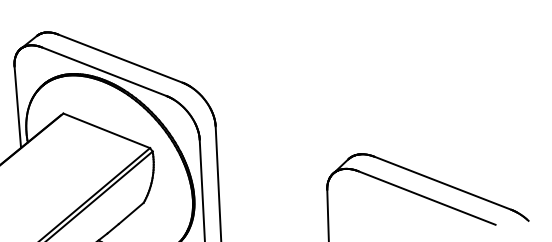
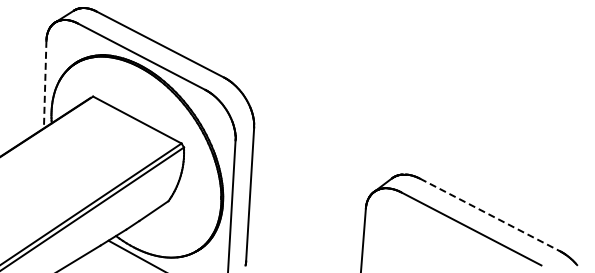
line: (18, 107) -> (45, 84), solid -> dashed
line: (443, 182) -> (490, 214), solid -> dashed

